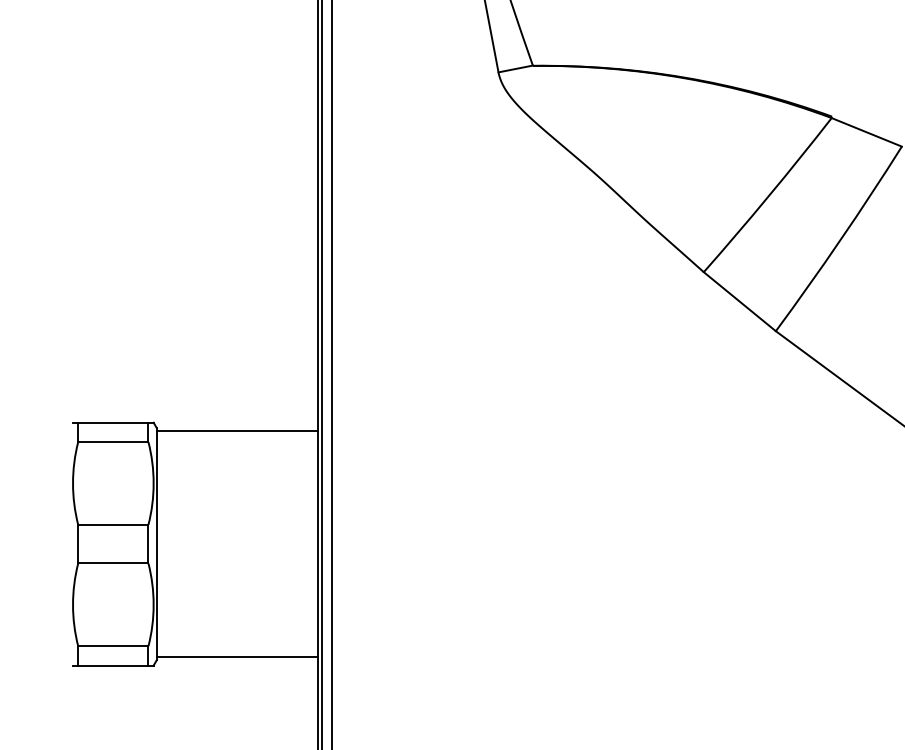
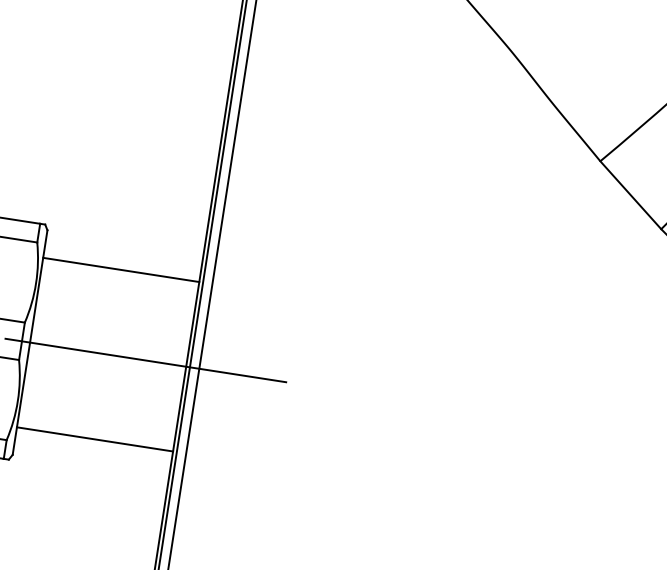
line: (237, 430) -> (121, 269), moved
line: (276, 544) -> (145, 360), added
line: (237, 656) -> (95, 439), moved

